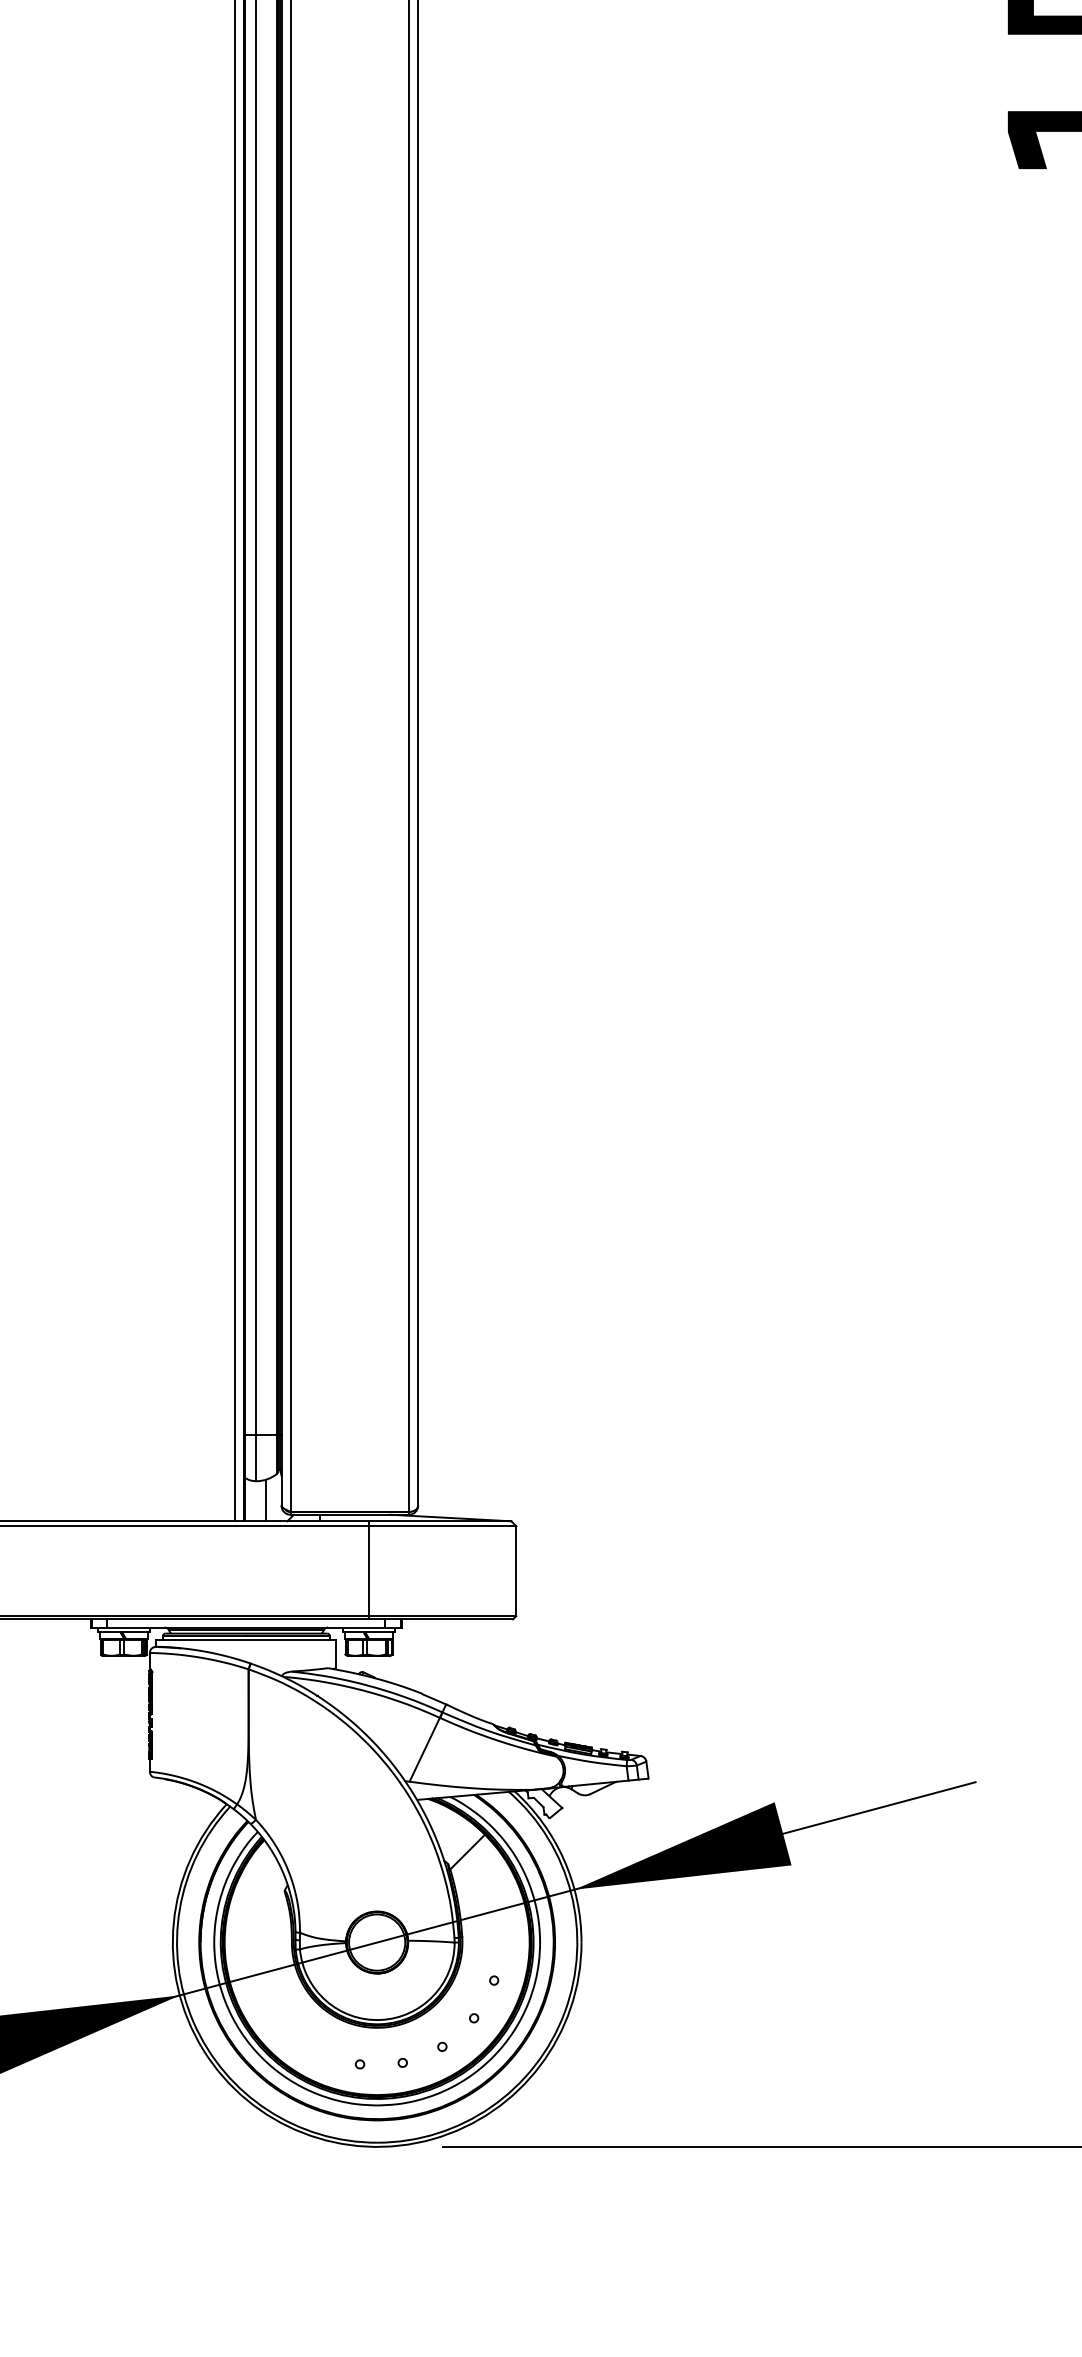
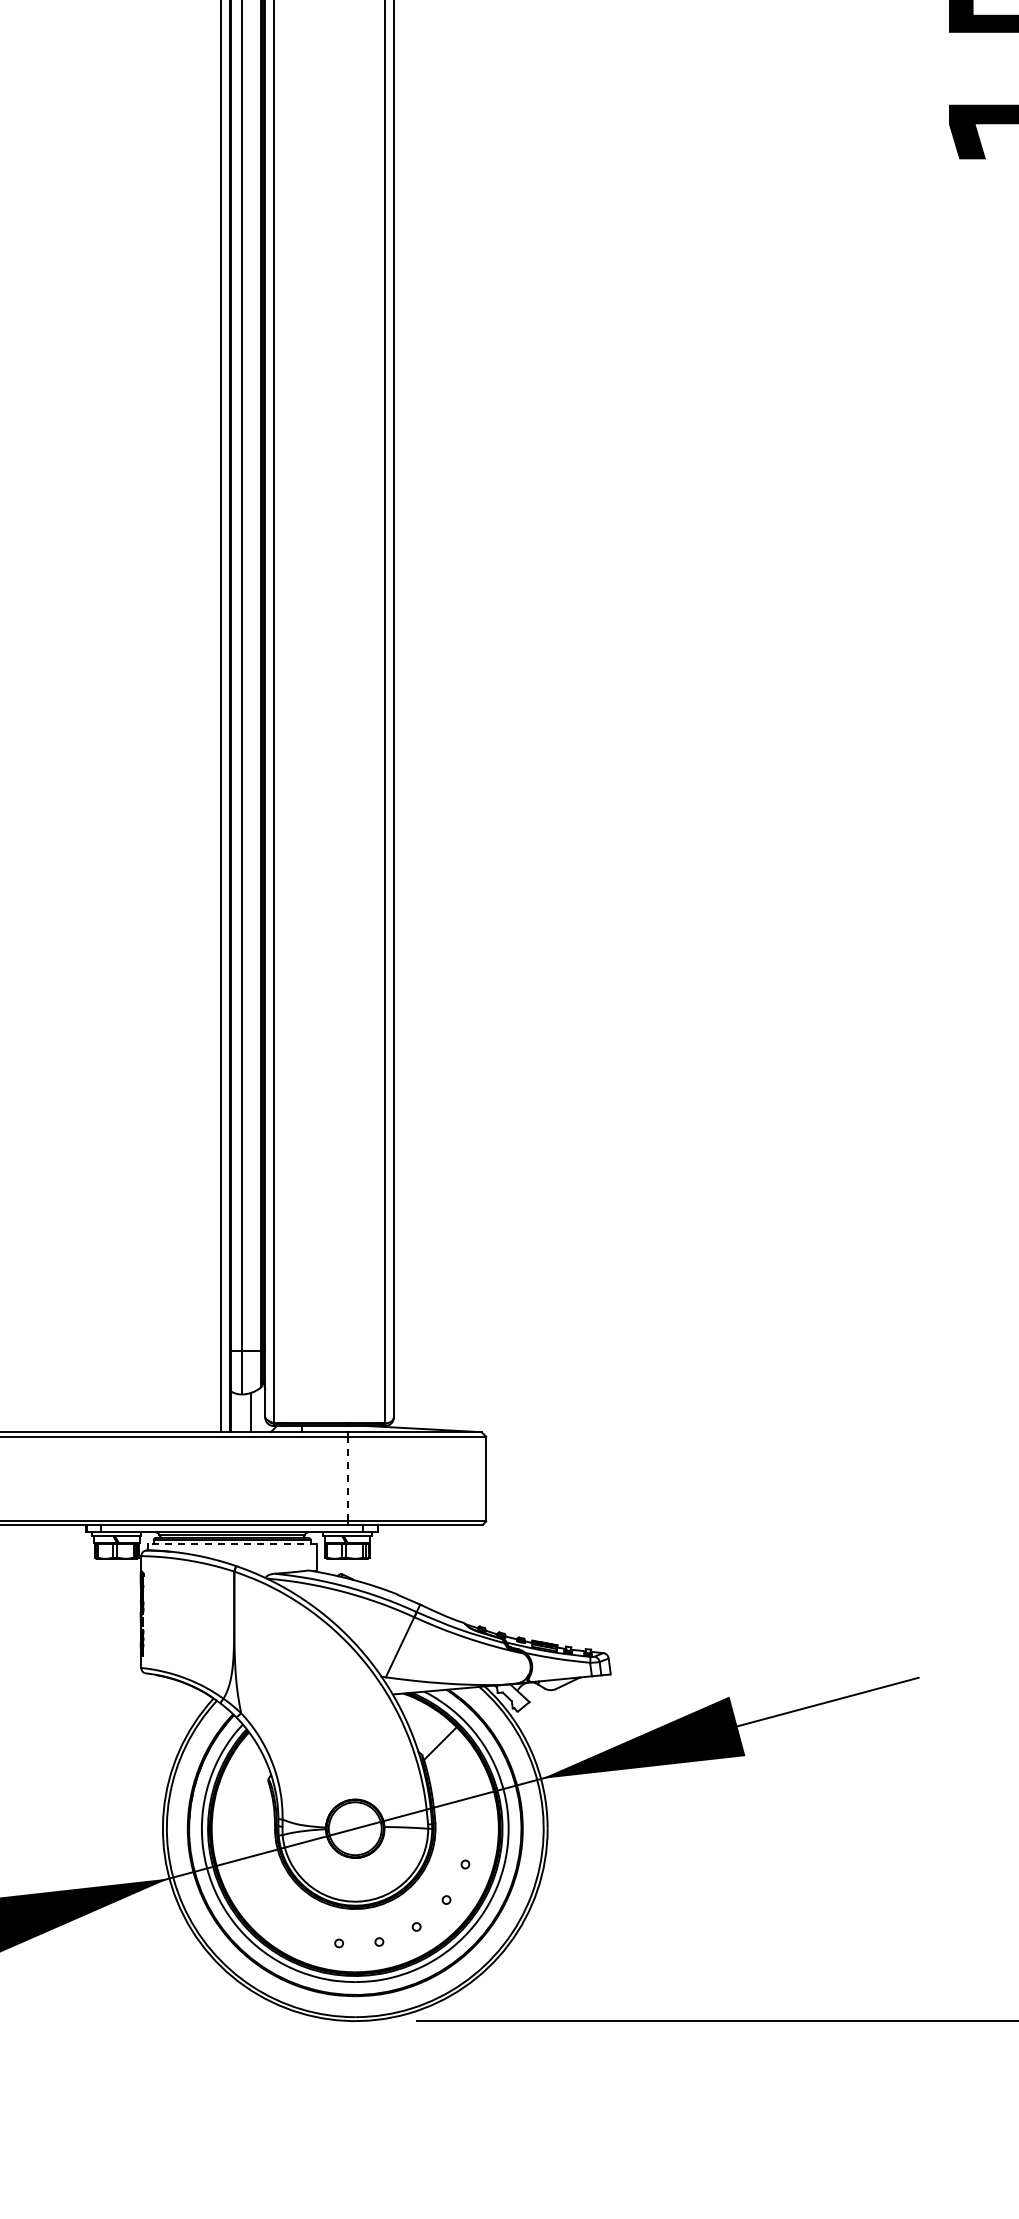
line: (368, 1570) -> (347, 1478), solid -> dashed
line: (246, 1640) -> (232, 1544), solid -> dashed

